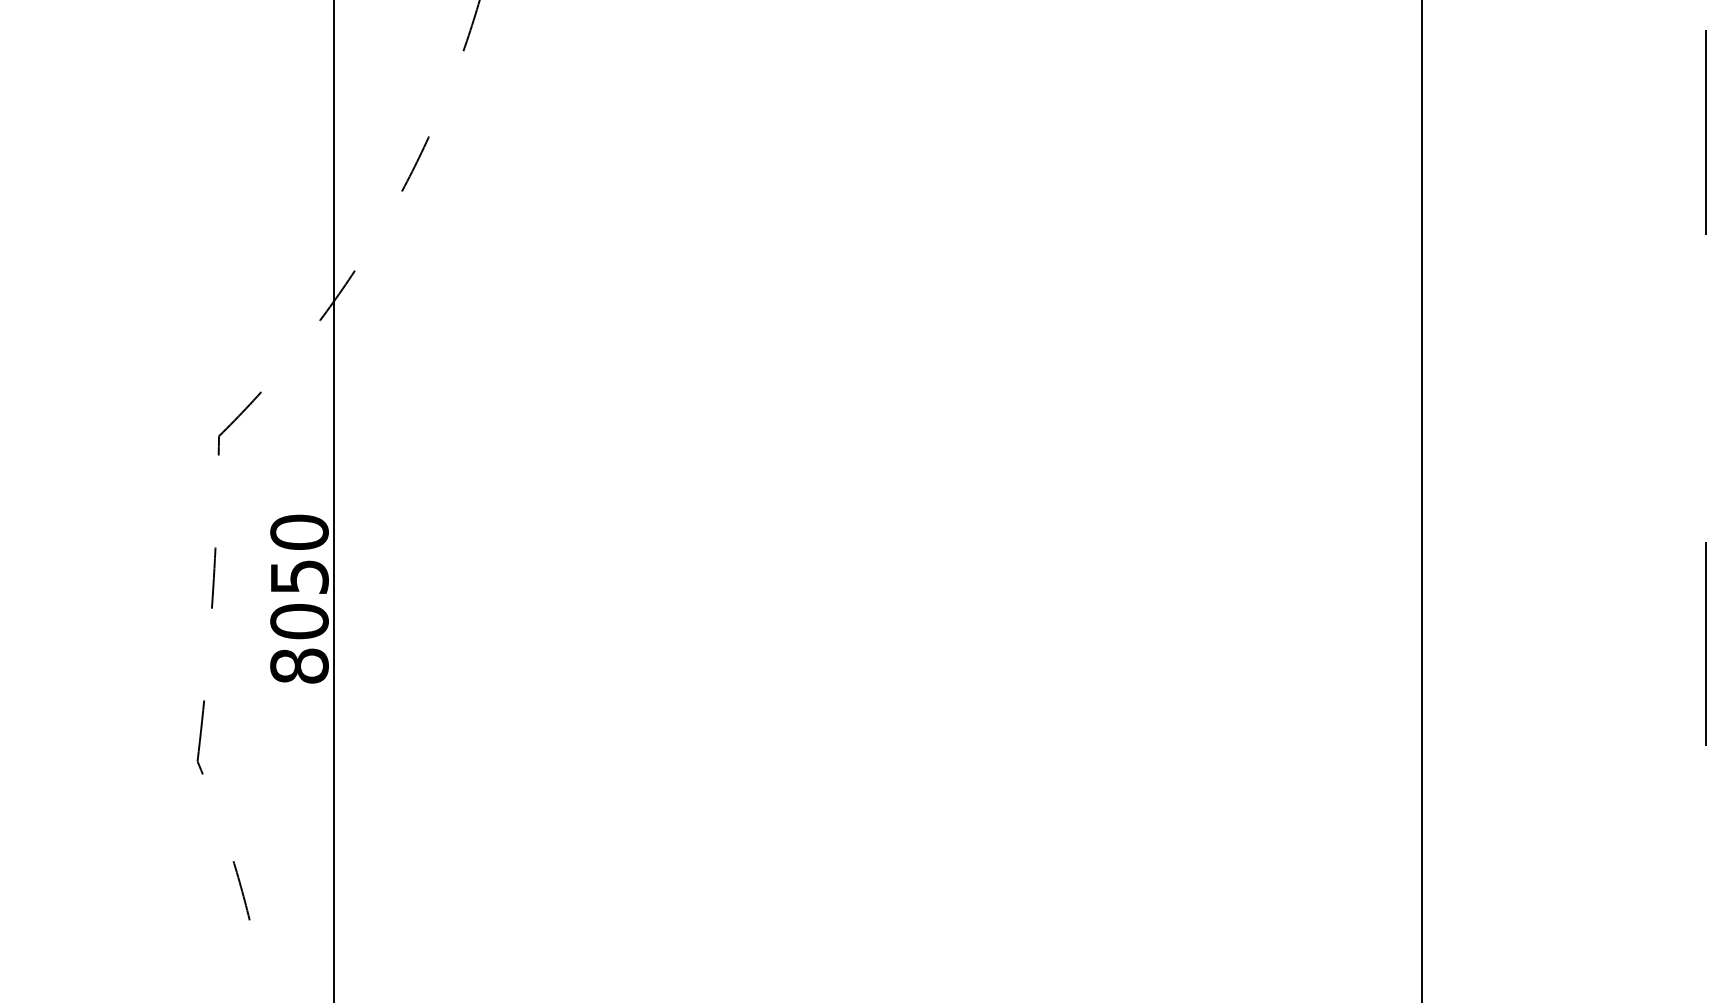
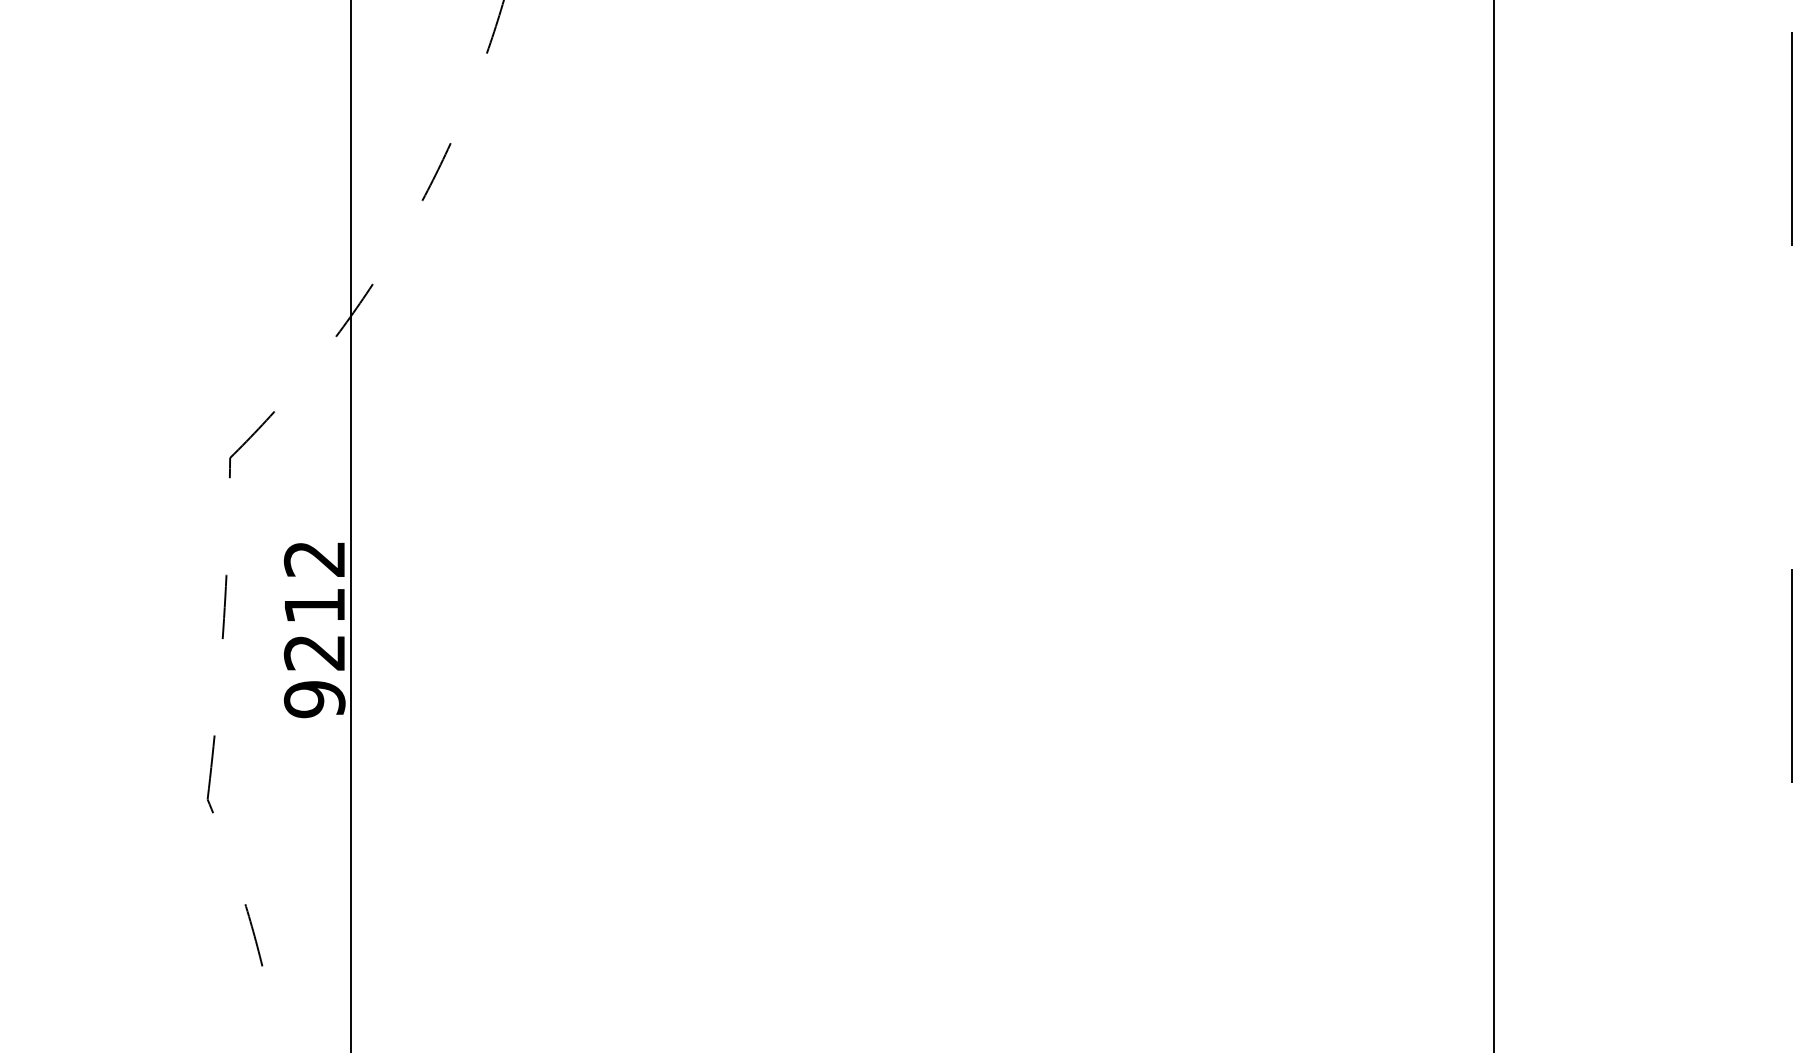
text: (299, 598) -> (314, 628), 8050 -> 9212

